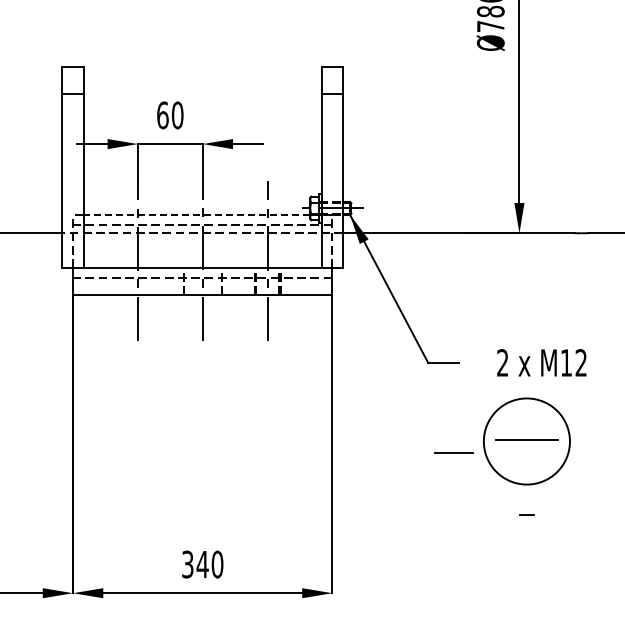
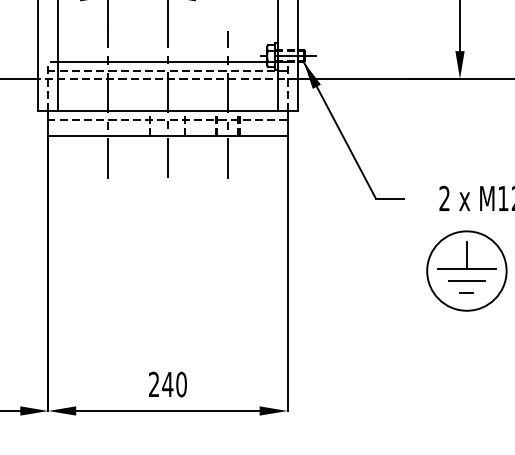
line: (196, 214) -> (162, 61), dashed -> solid
line: (526, 424) -> (466, 255), added
line: (453, 452) -> (466, 281), moved
line: (526, 514) -> (466, 293), moved
text: (187, 564) -> (153, 384), 340 -> 240

